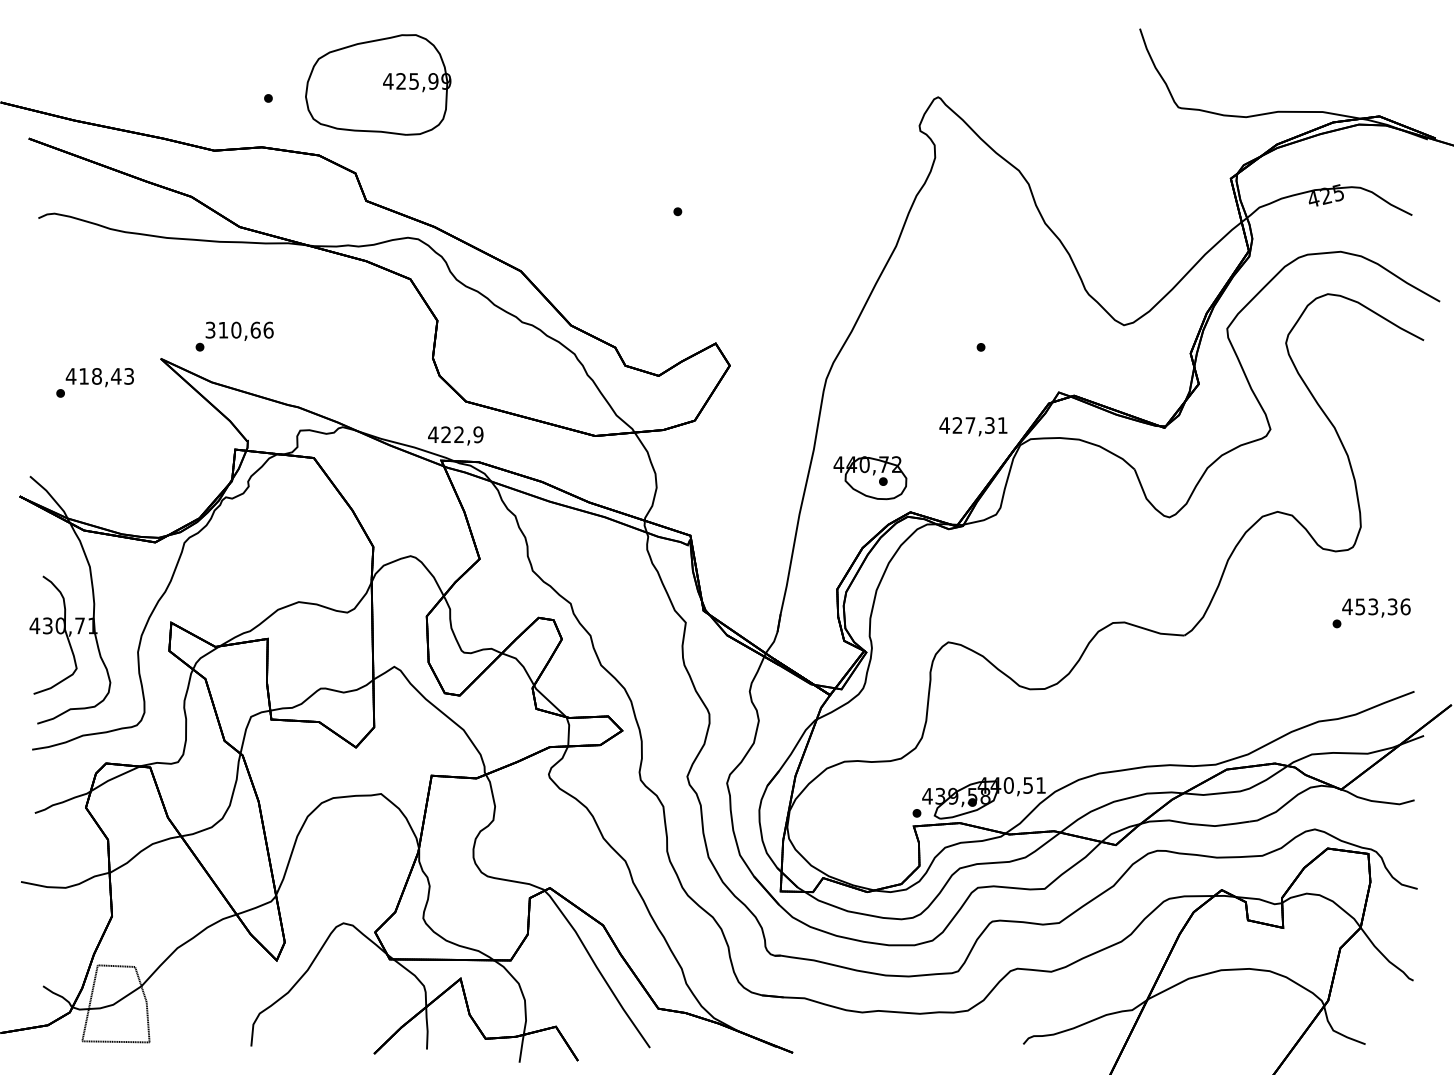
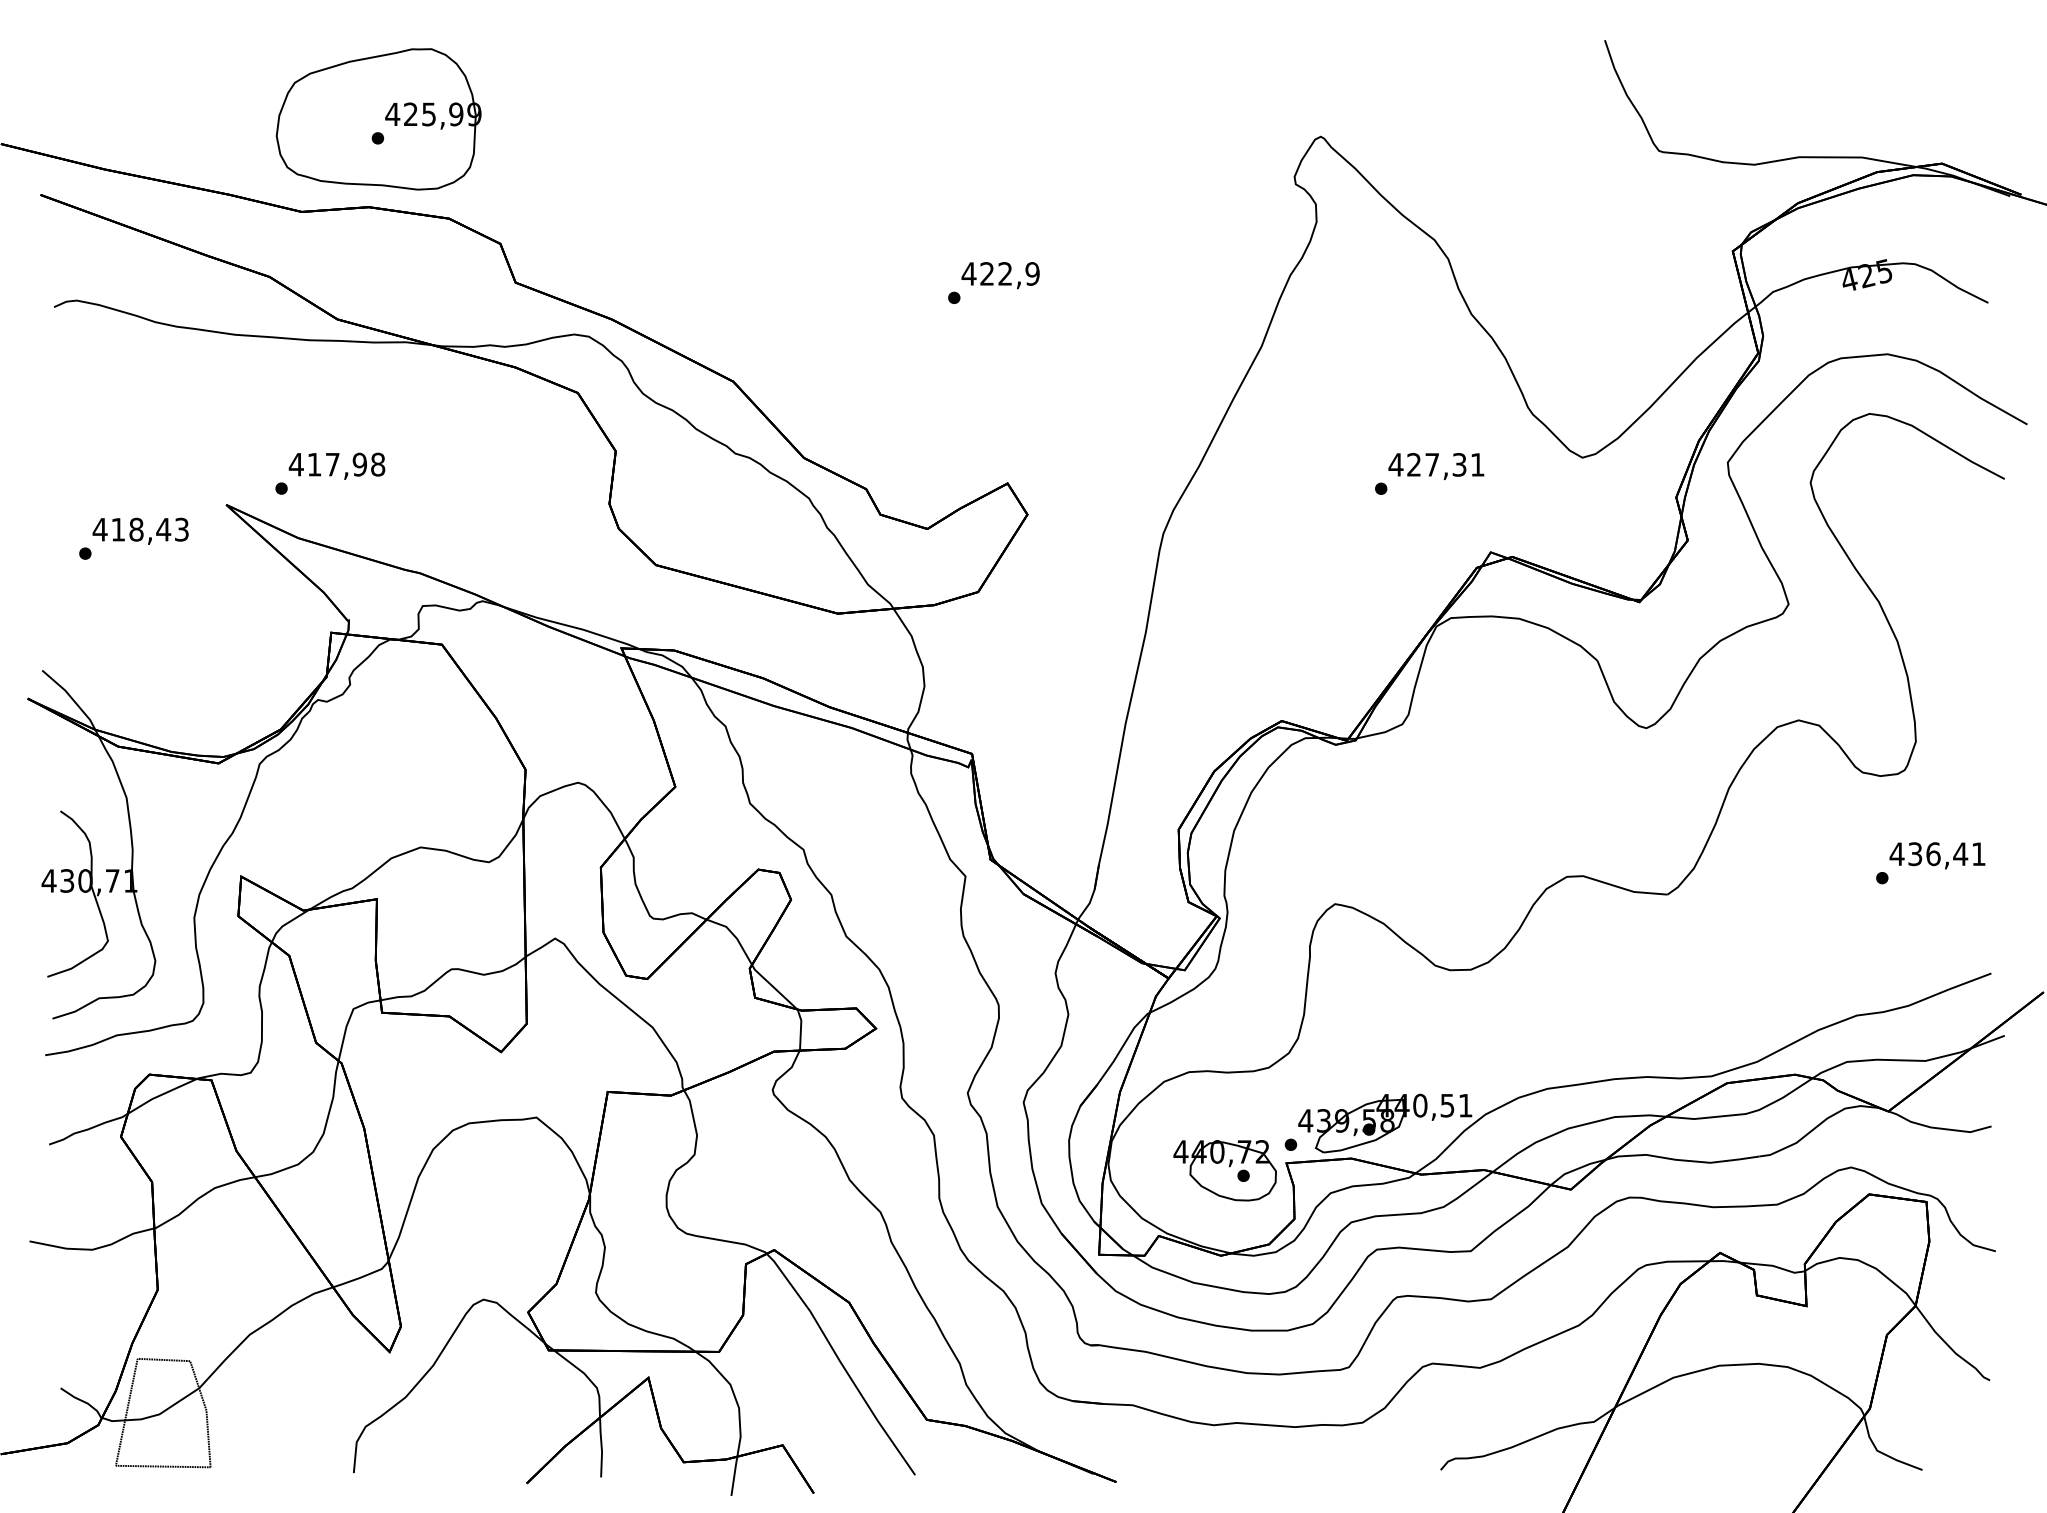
part: (378, 85) -> (378, 119), moved
text: (239, 330) -> (336, 464), 310,66 -> 417,98
text: (973, 426) -> (1436, 466), moved
text: (455, 435) -> (1000, 275), moved
part: (869, 477) -> (1224, 1170), moved
text: (1383, 607) -> (1947, 854), 453,36 -> 436,41

